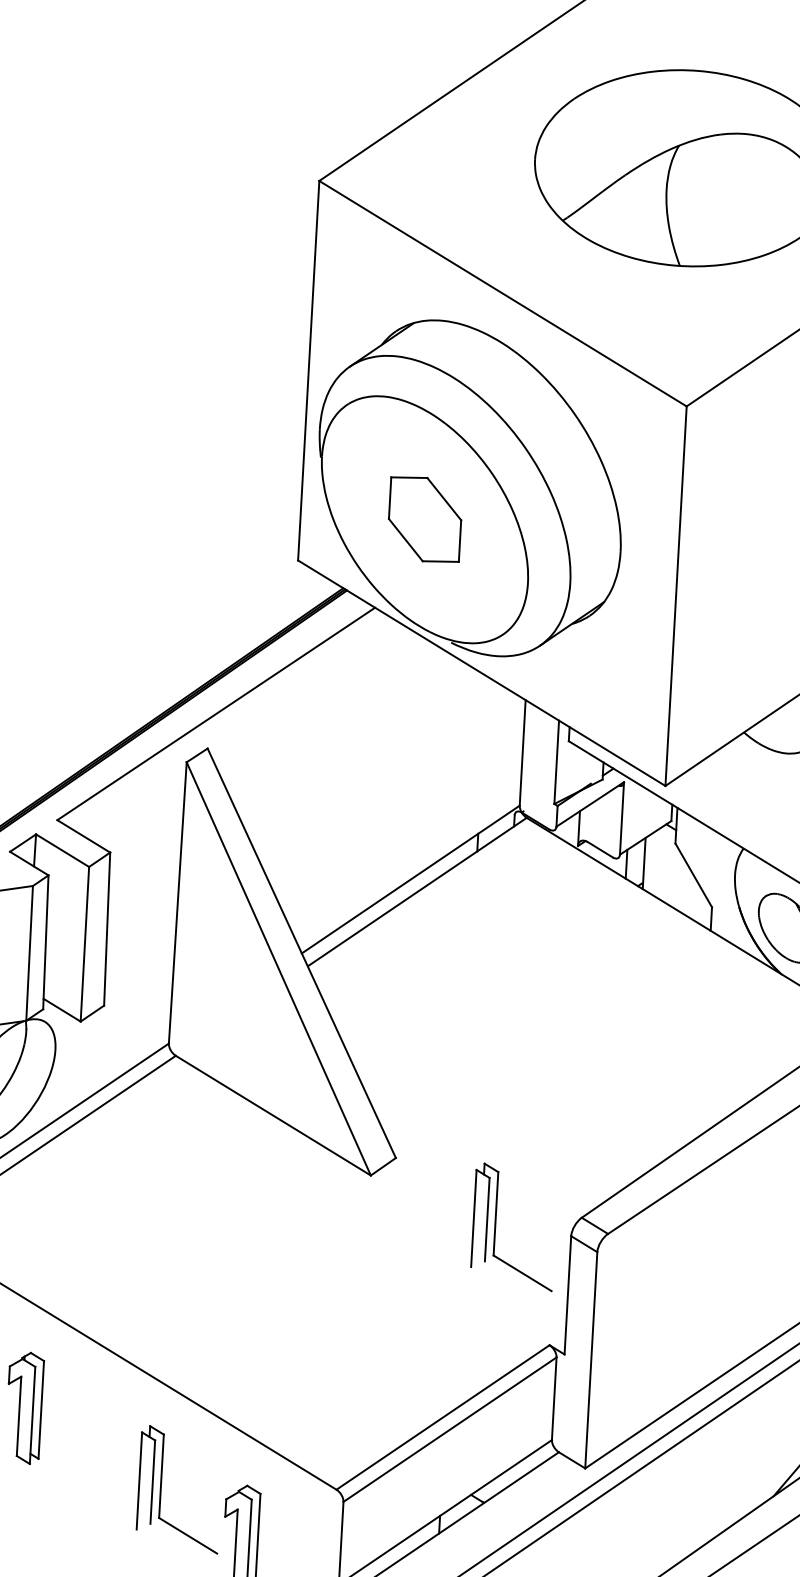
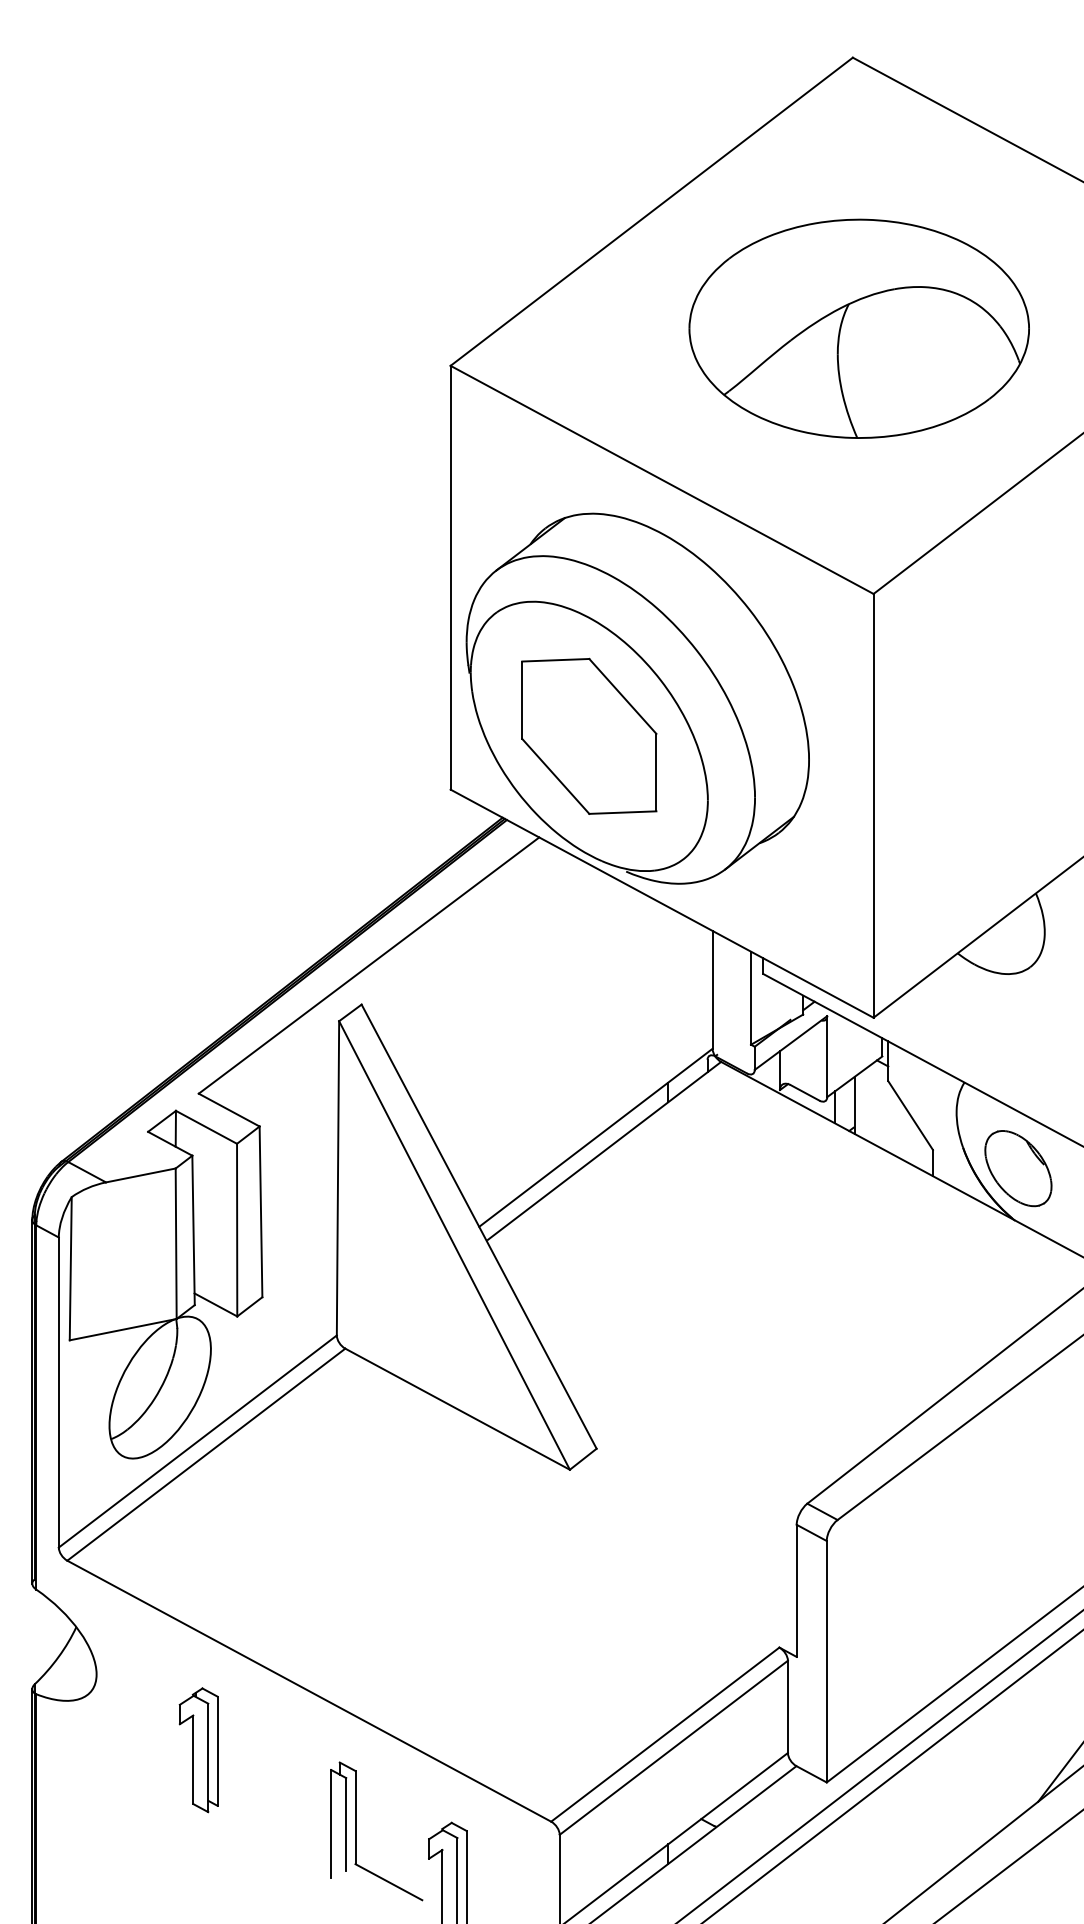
part: (425, 518) -> (589, 735), size x1.67
part: (496, 1226) -> (712, 1518), removed

